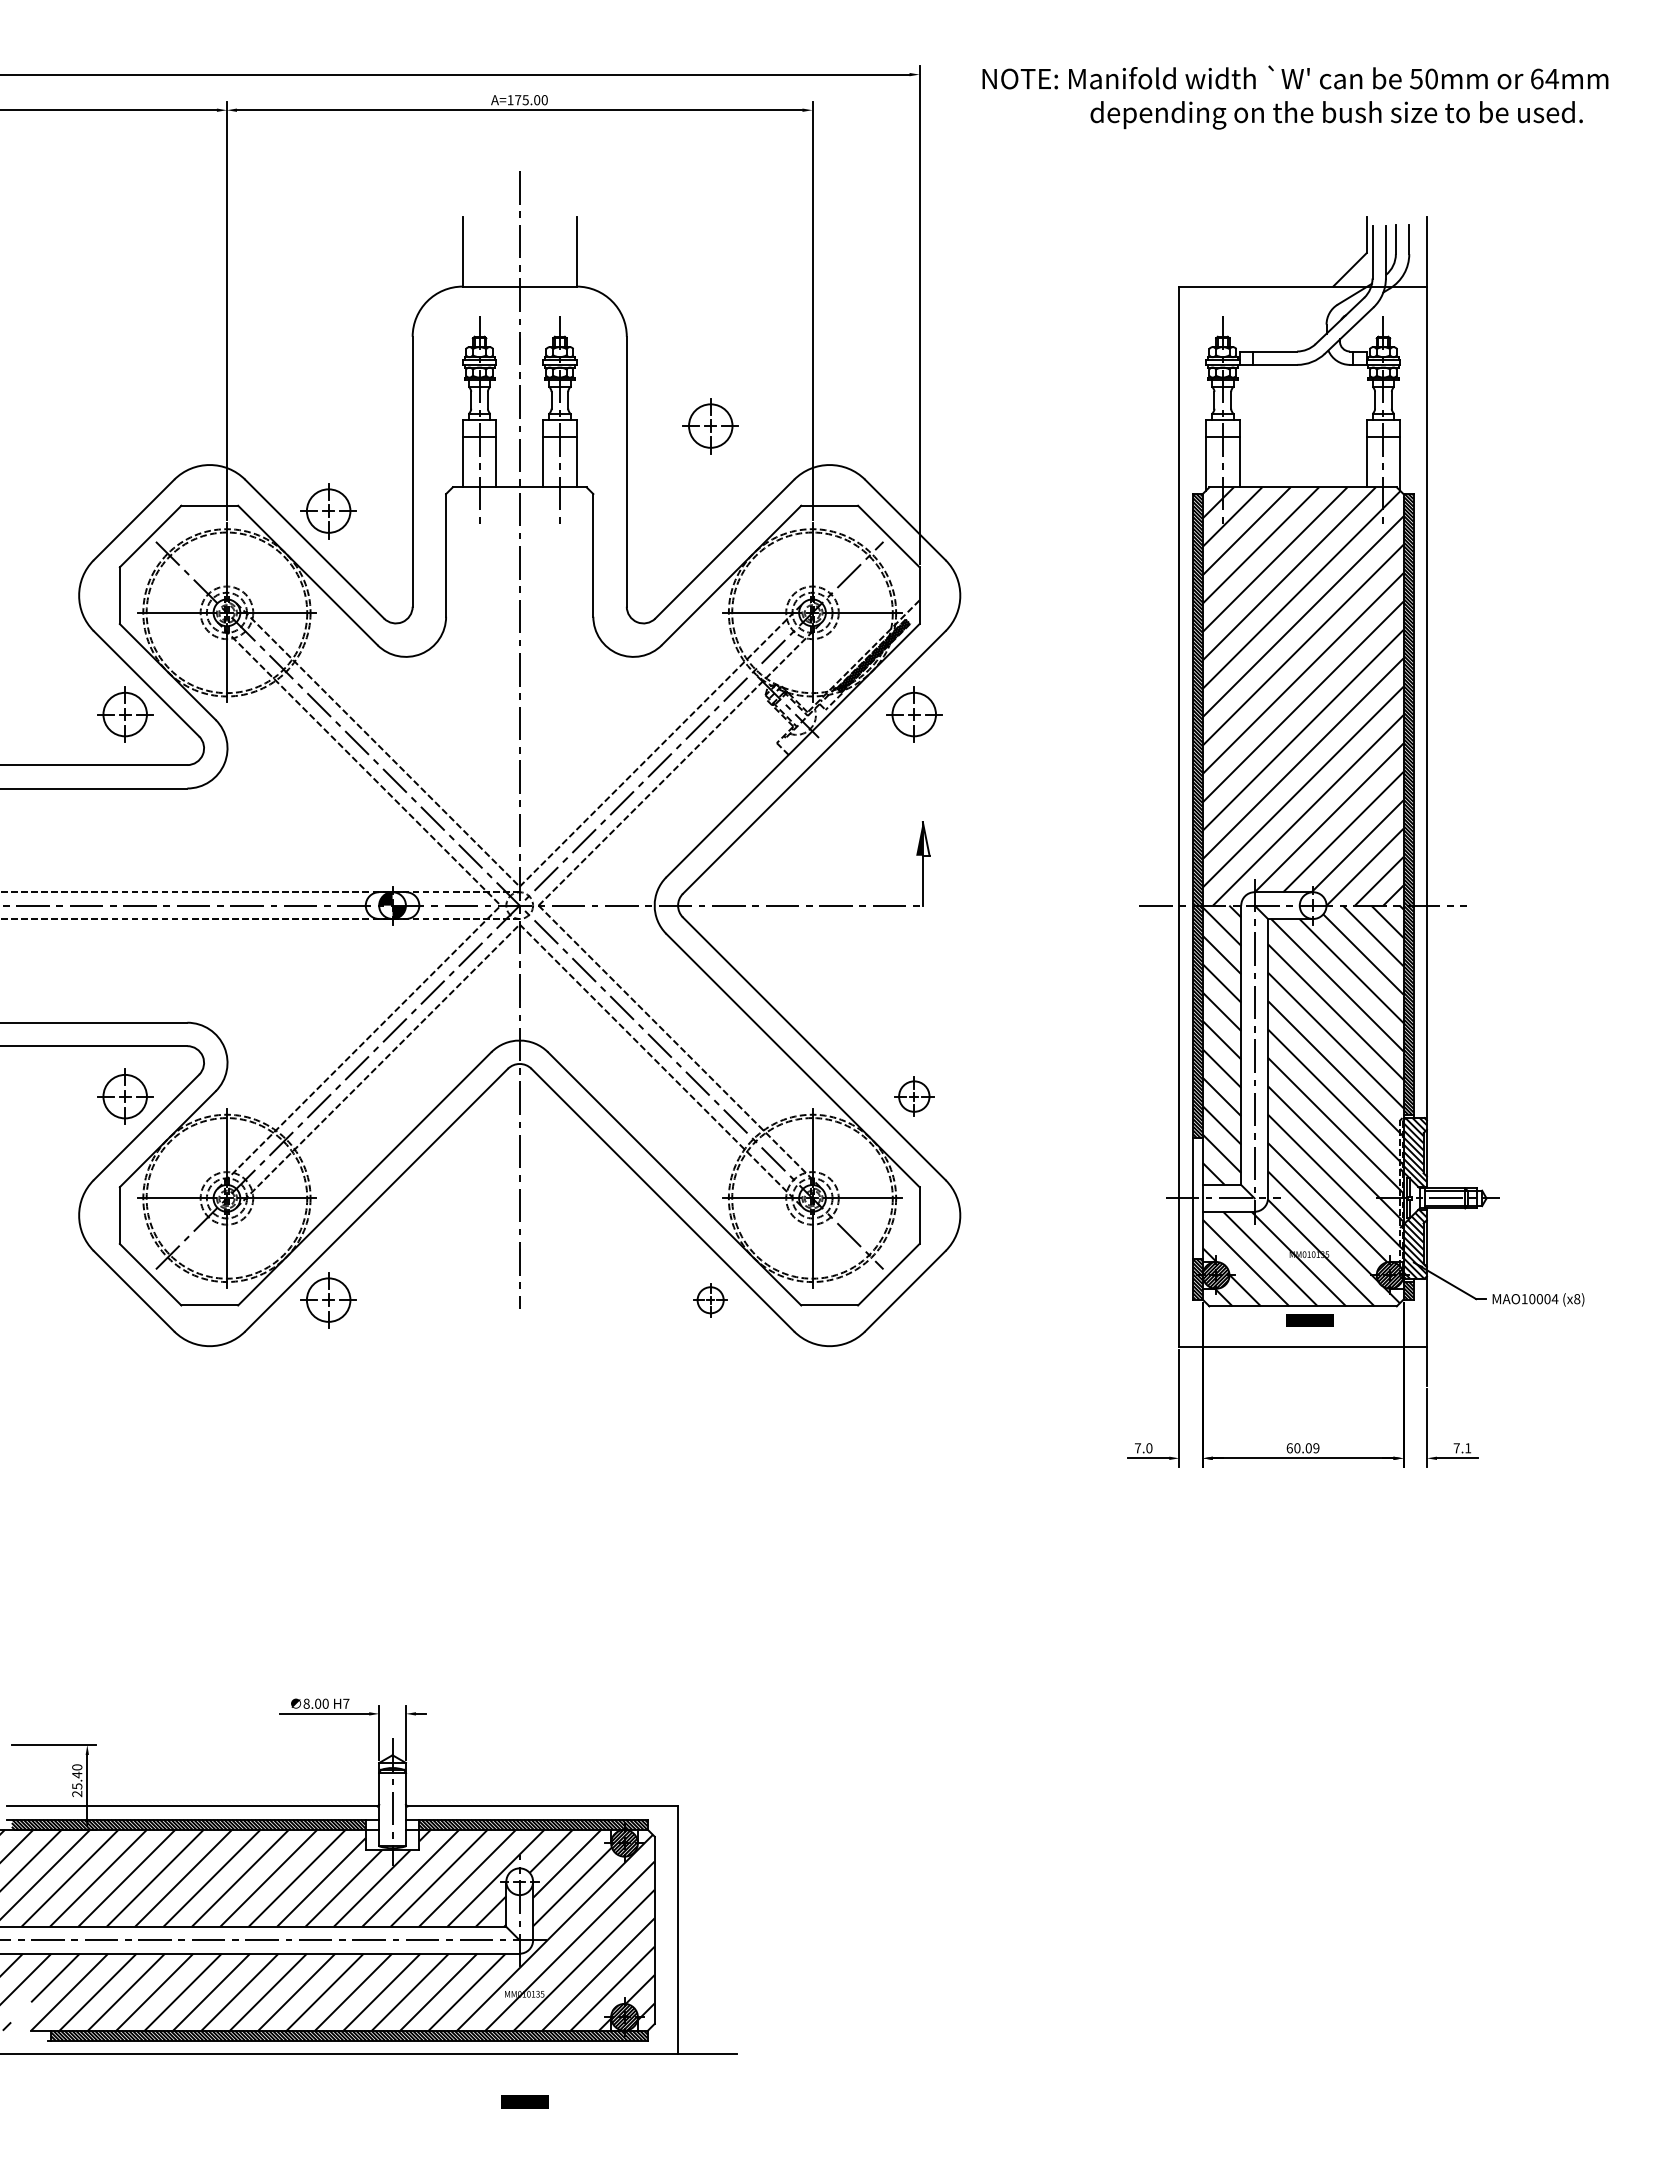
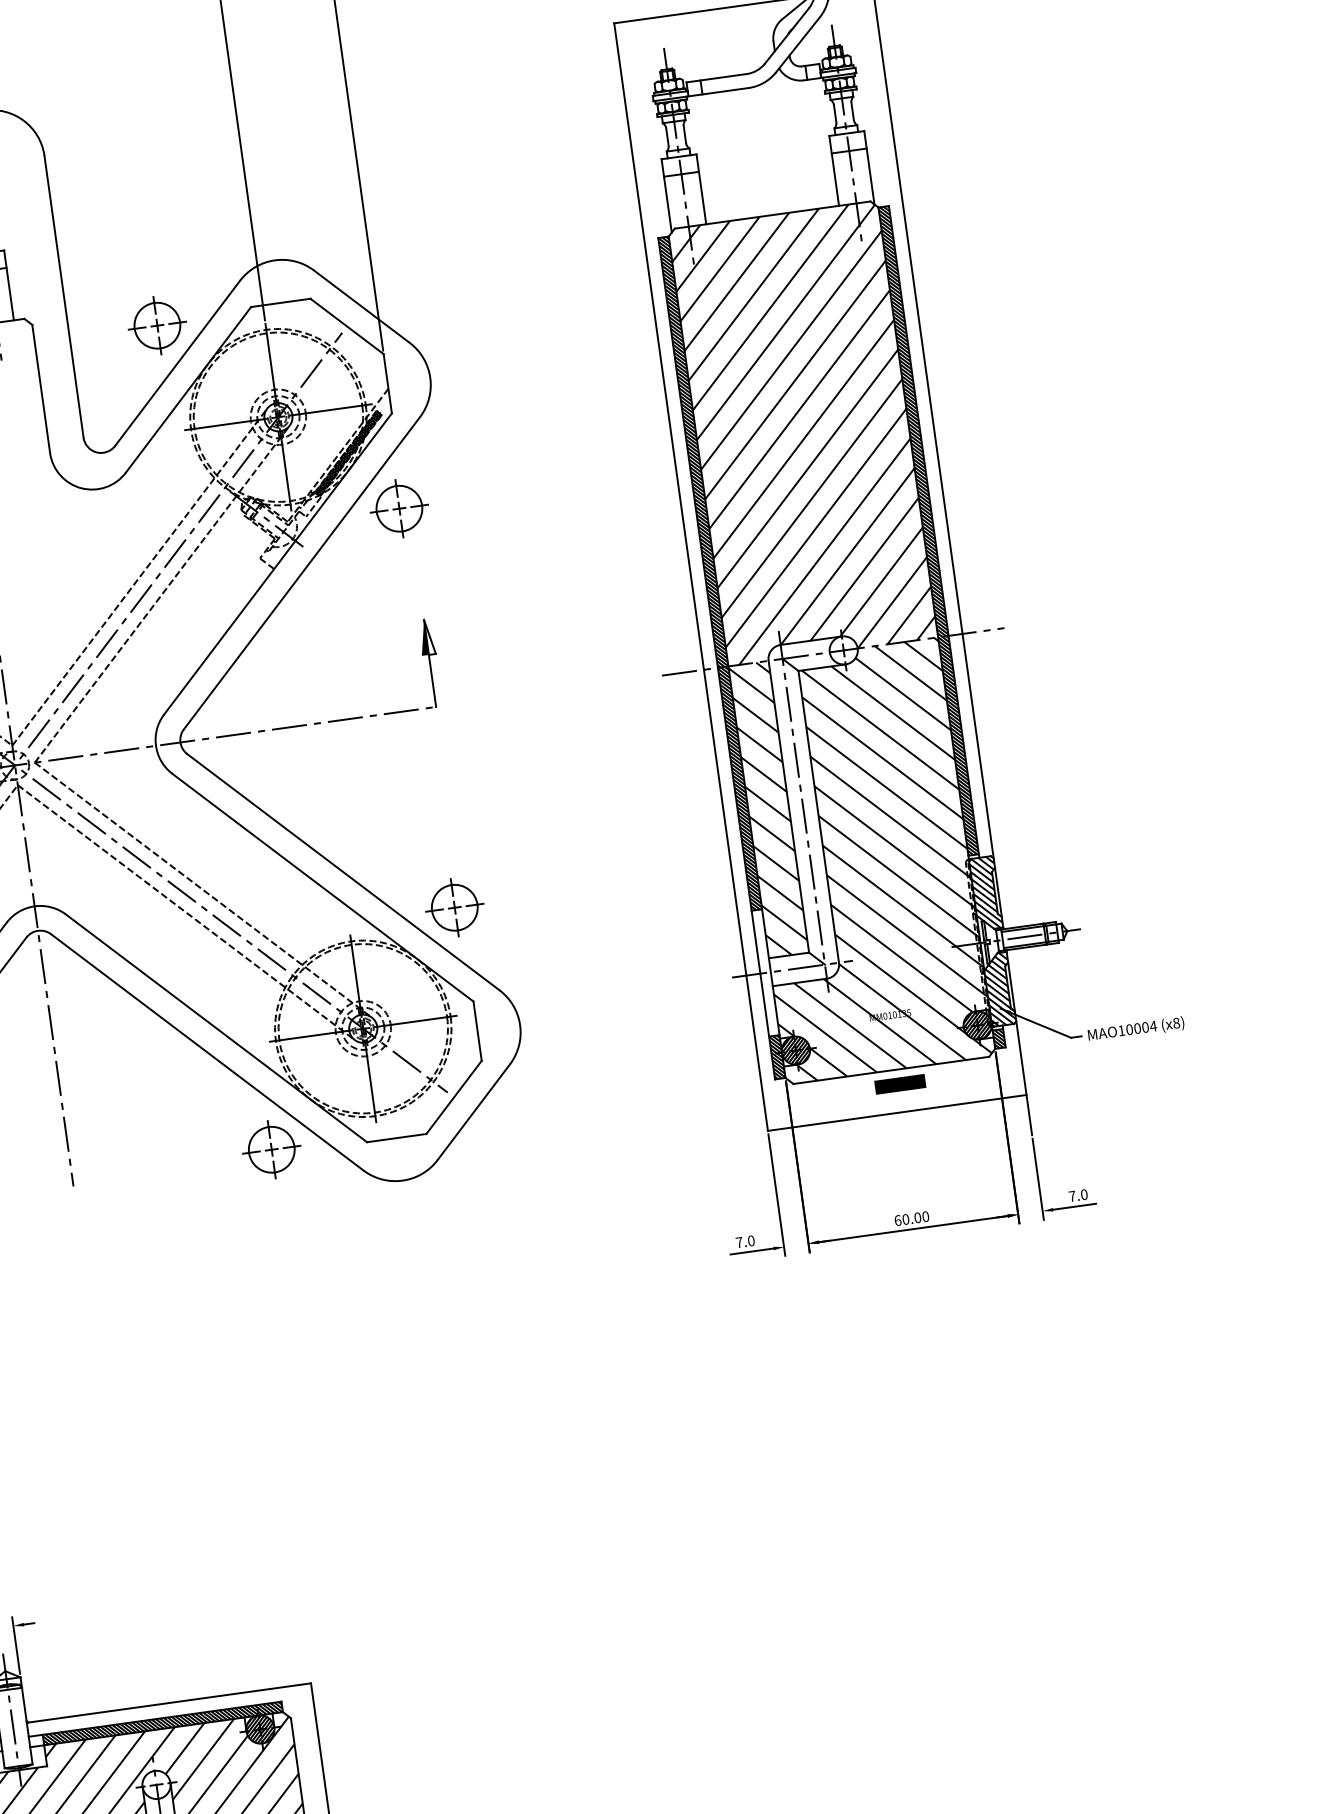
part: (710, 426) -> (157, 326), moved
part: (914, 1096) -> (455, 907), size x1.43
part: (710, 1300) -> (271, 1150), size x1.67
text: (1316, 1448) -> (925, 1216), 60.09 -> 60.00
text: (1468, 1448) -> (1084, 1194), 7.1 -> 7.0

